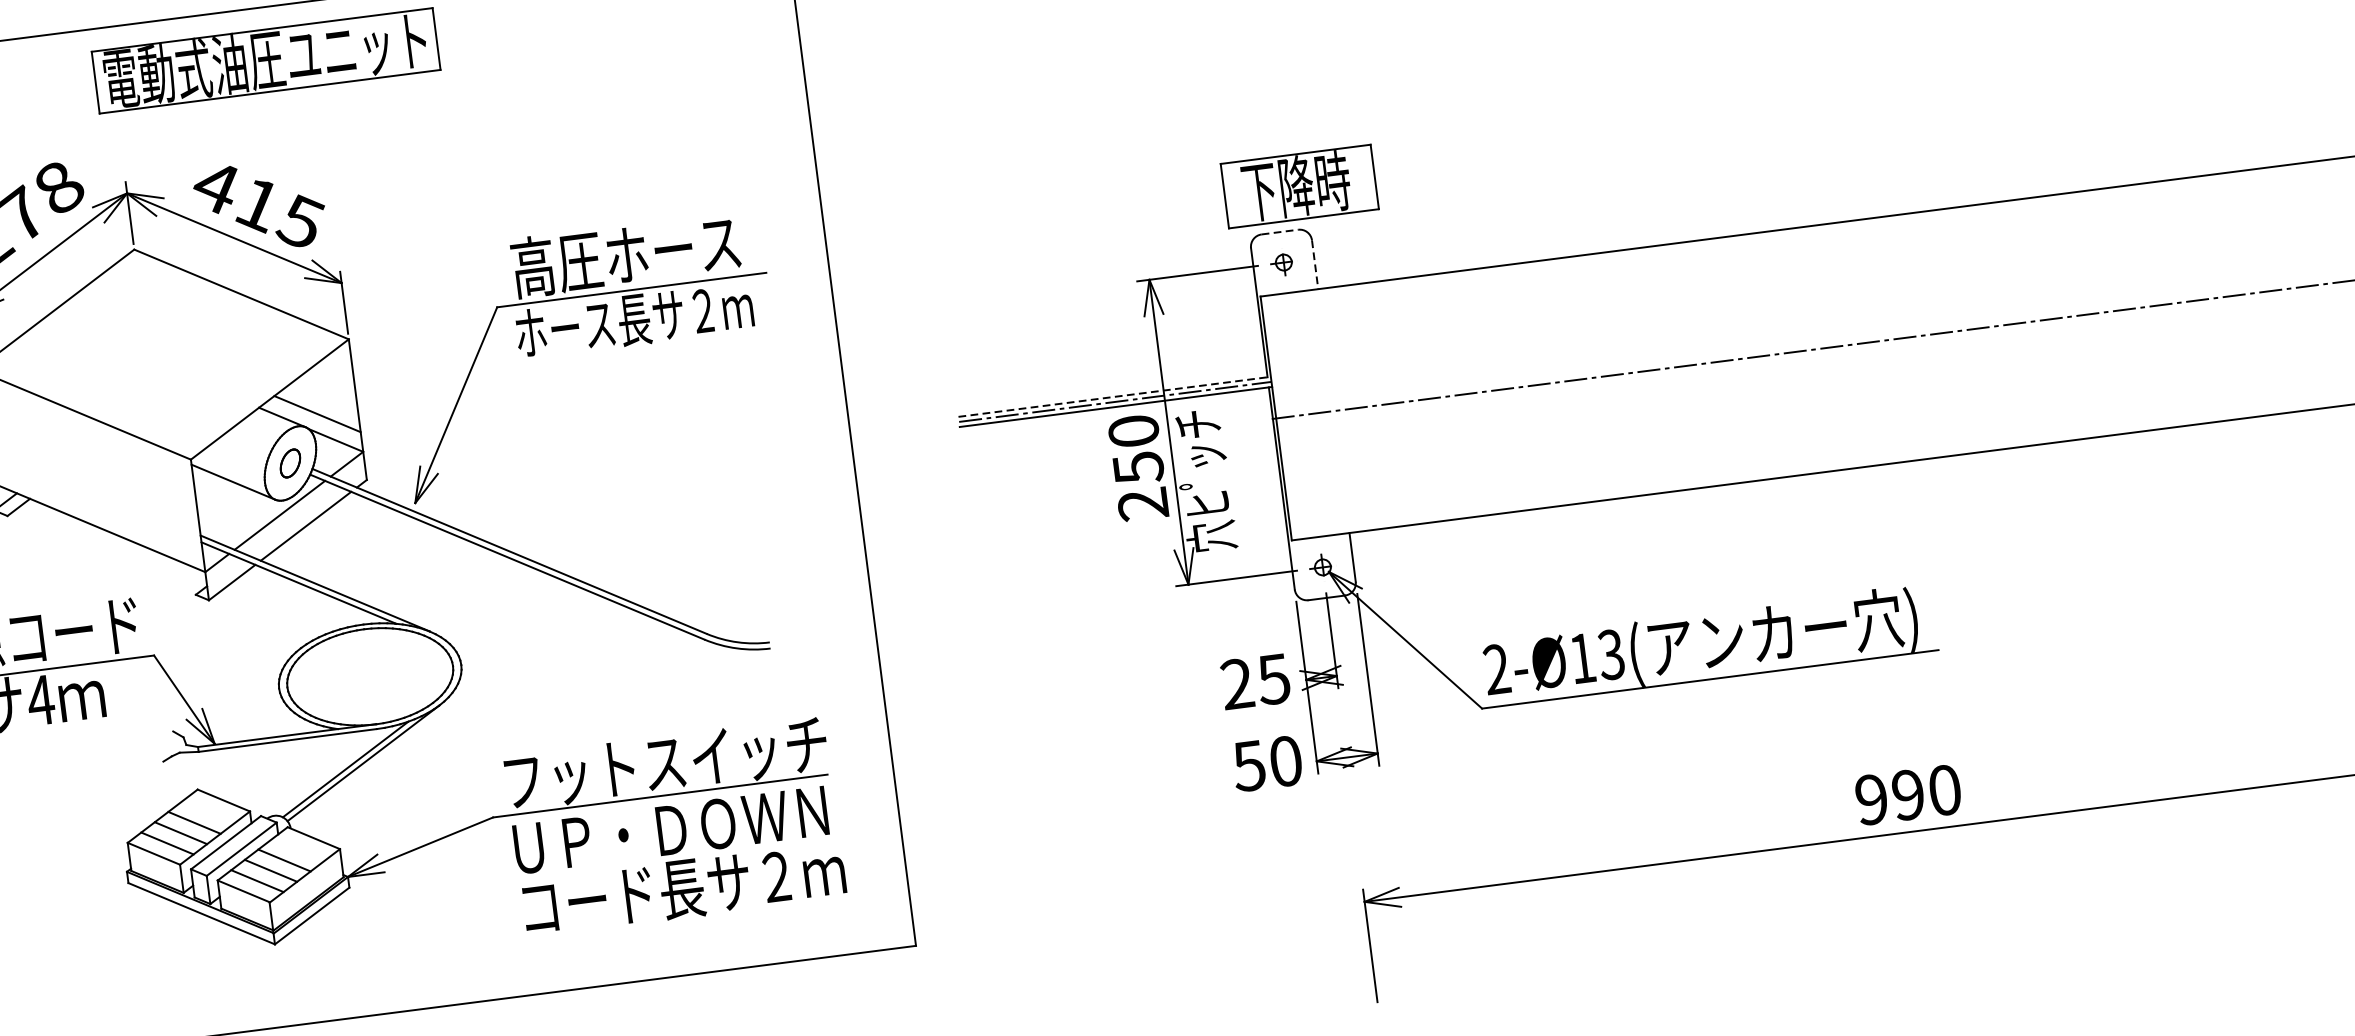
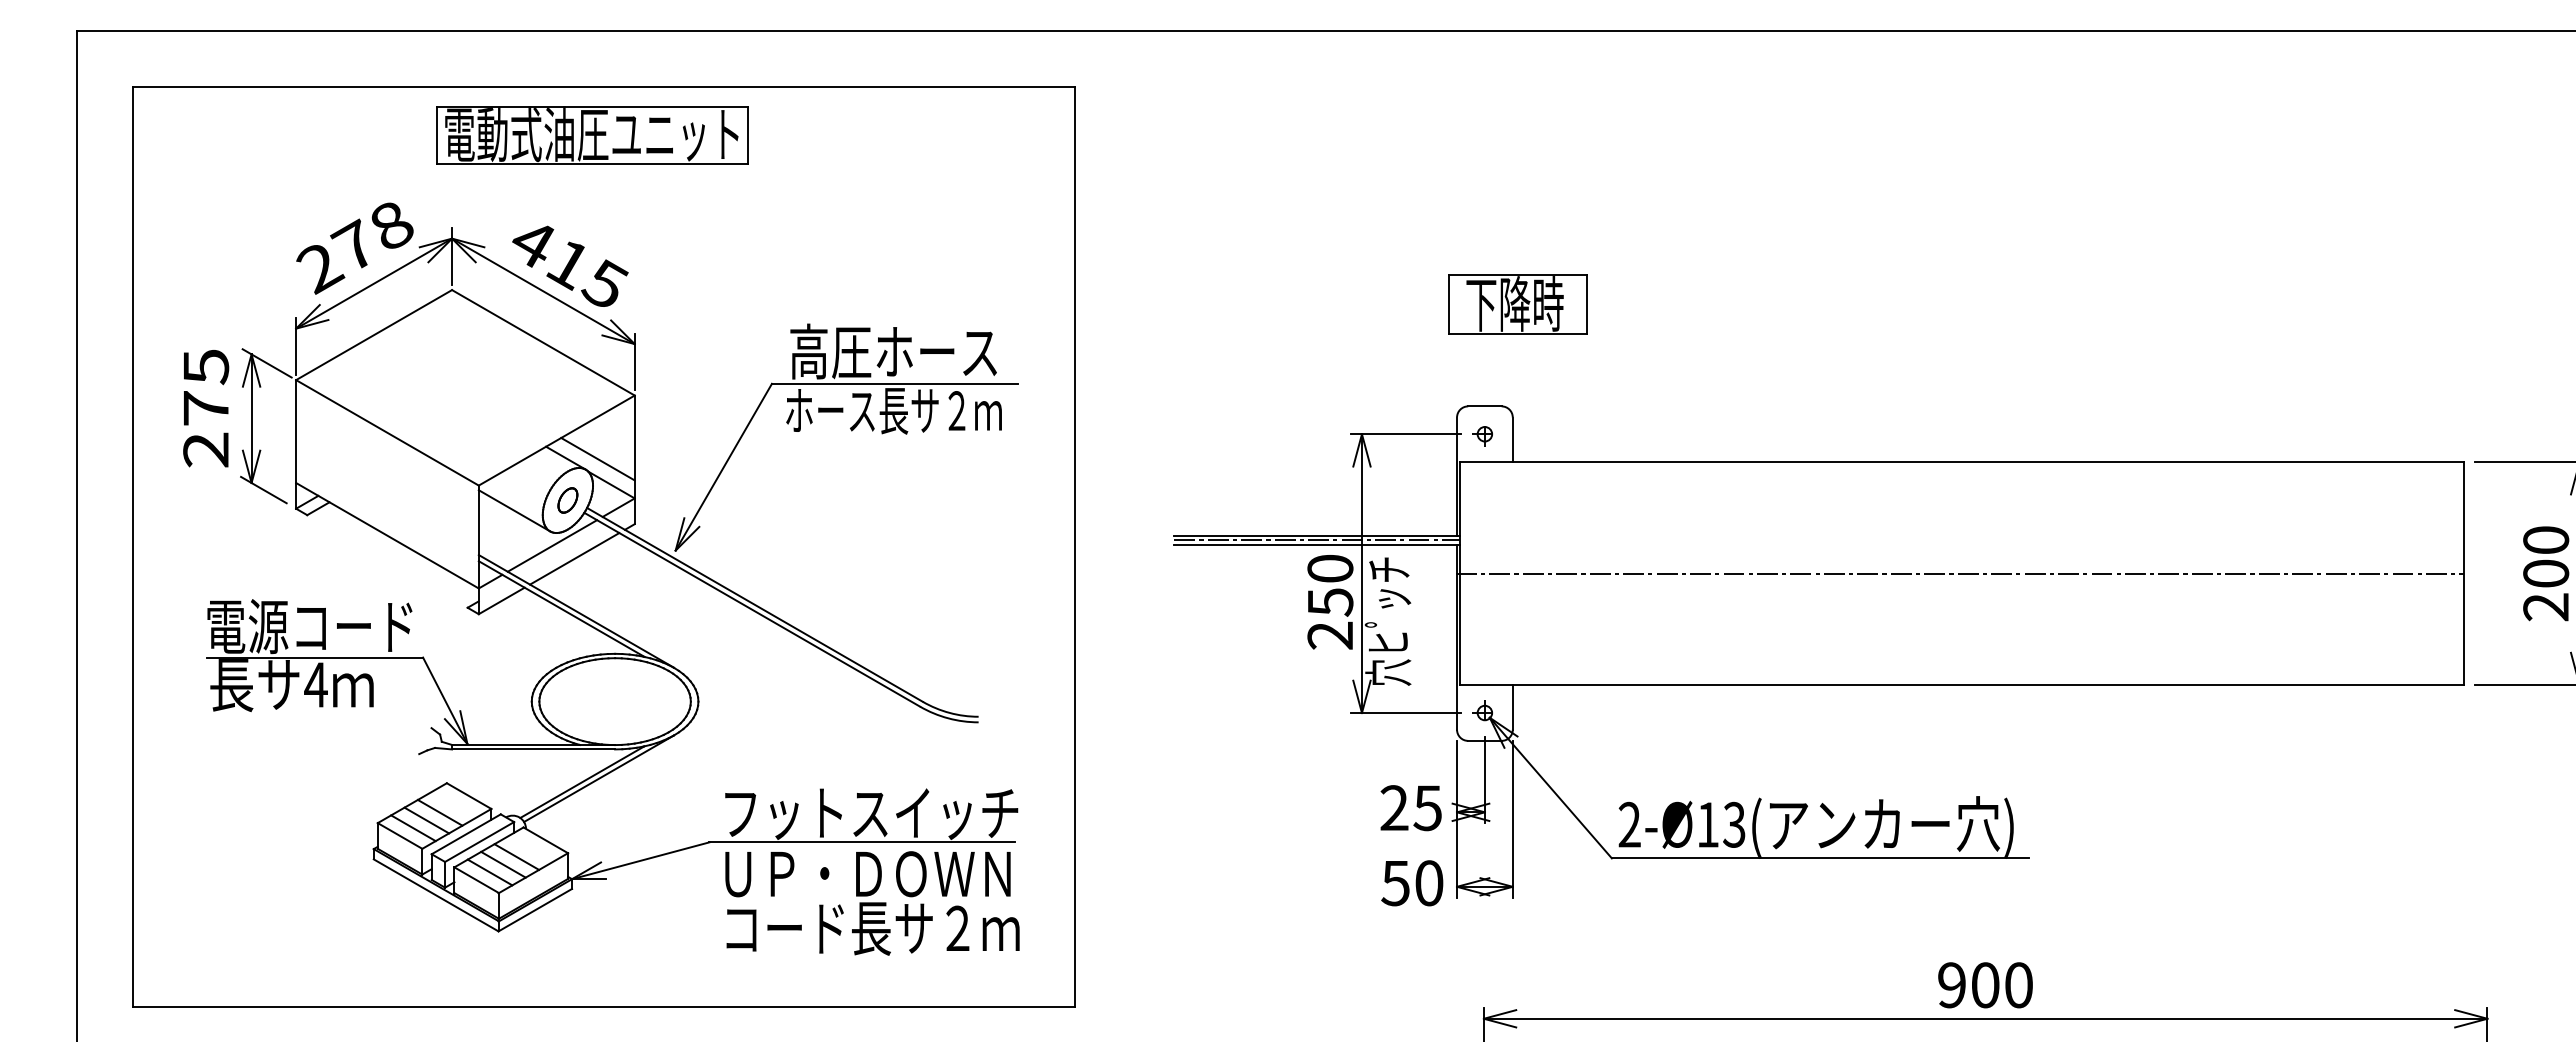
part: (1299, 186) -> (1517, 304), moved
line: (1279, 232) -> (1484, 406), dashed -> solid
line: (1314, 265) -> (1512, 440), dashed -> solid
line: (1114, 396) -> (1317, 535), dashed -> solid
text: (1908, 795) -> (1985, 985), 990 -> 900

